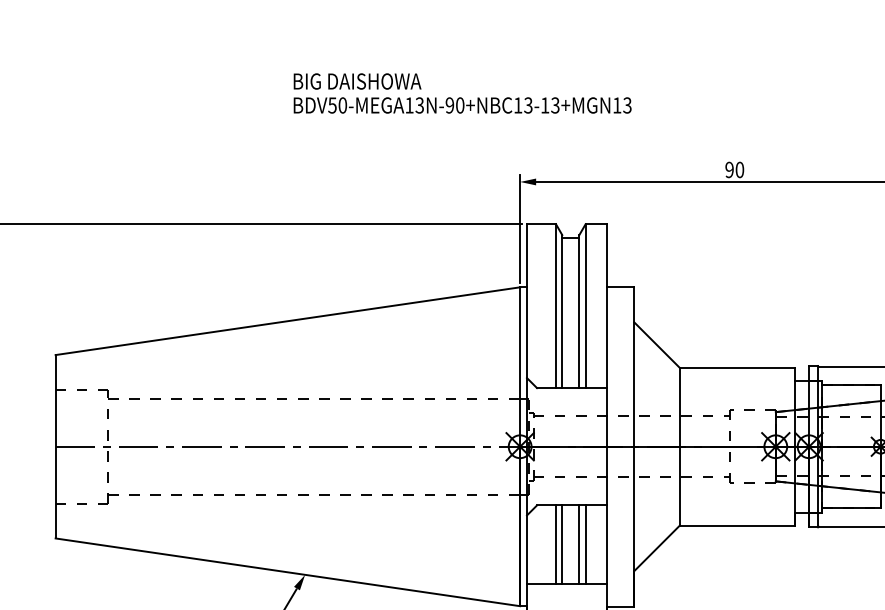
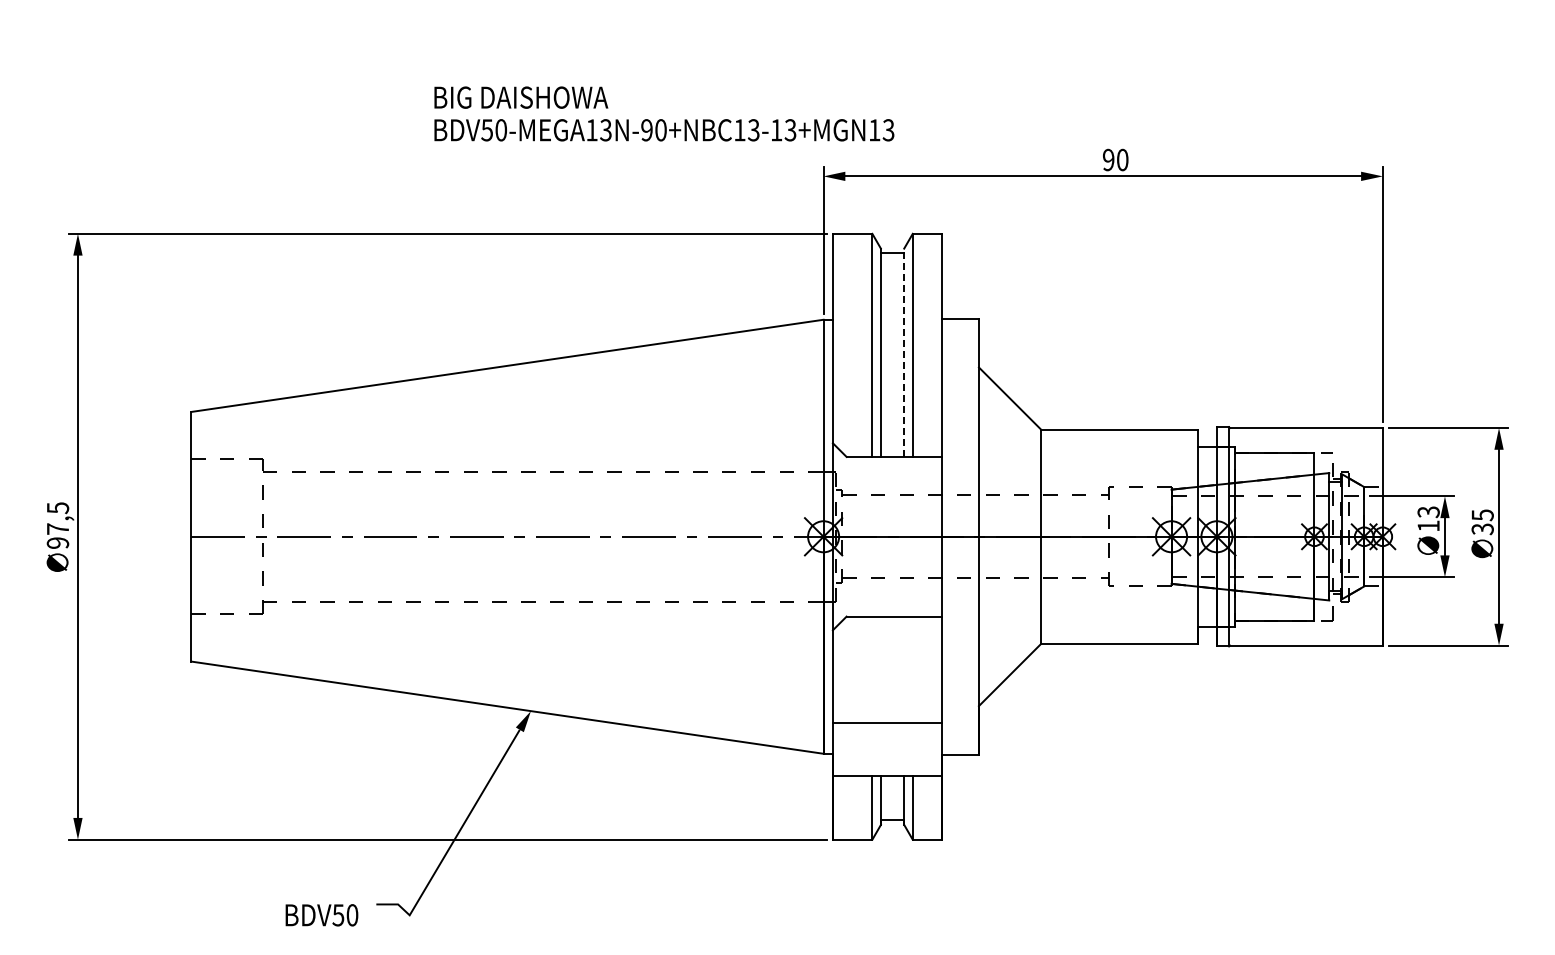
text: (462, 93) -> (664, 113), moved
line: (579, 311) -> (904, 352), solid -> dashed
line: (556, 544) -> (872, 669), removed
line: (561, 544) -> (880, 669), removed
line: (579, 544) -> (904, 669), removed
line: (585, 544) -> (912, 669), removed

